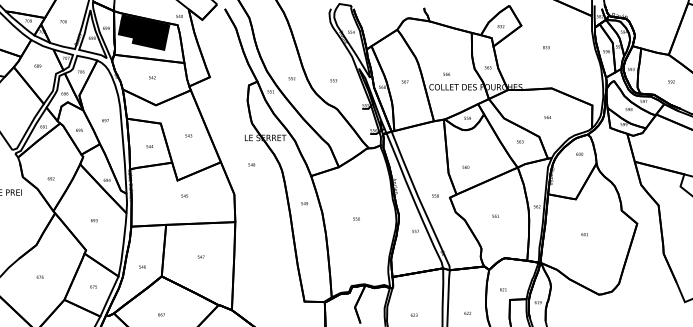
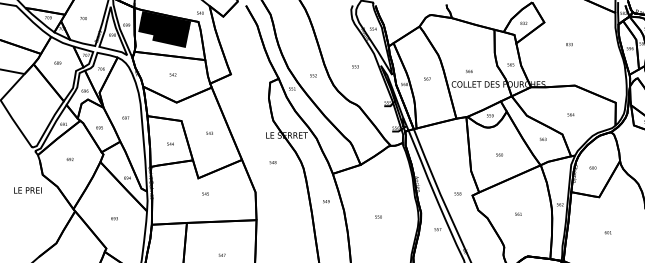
text: (333, 80) -> (355, 66), moved
text: (579, 153) -> (592, 167), moved
text: (465, 166) -> (499, 154), moved
text: (50, 178) -> (69, 159), moved

